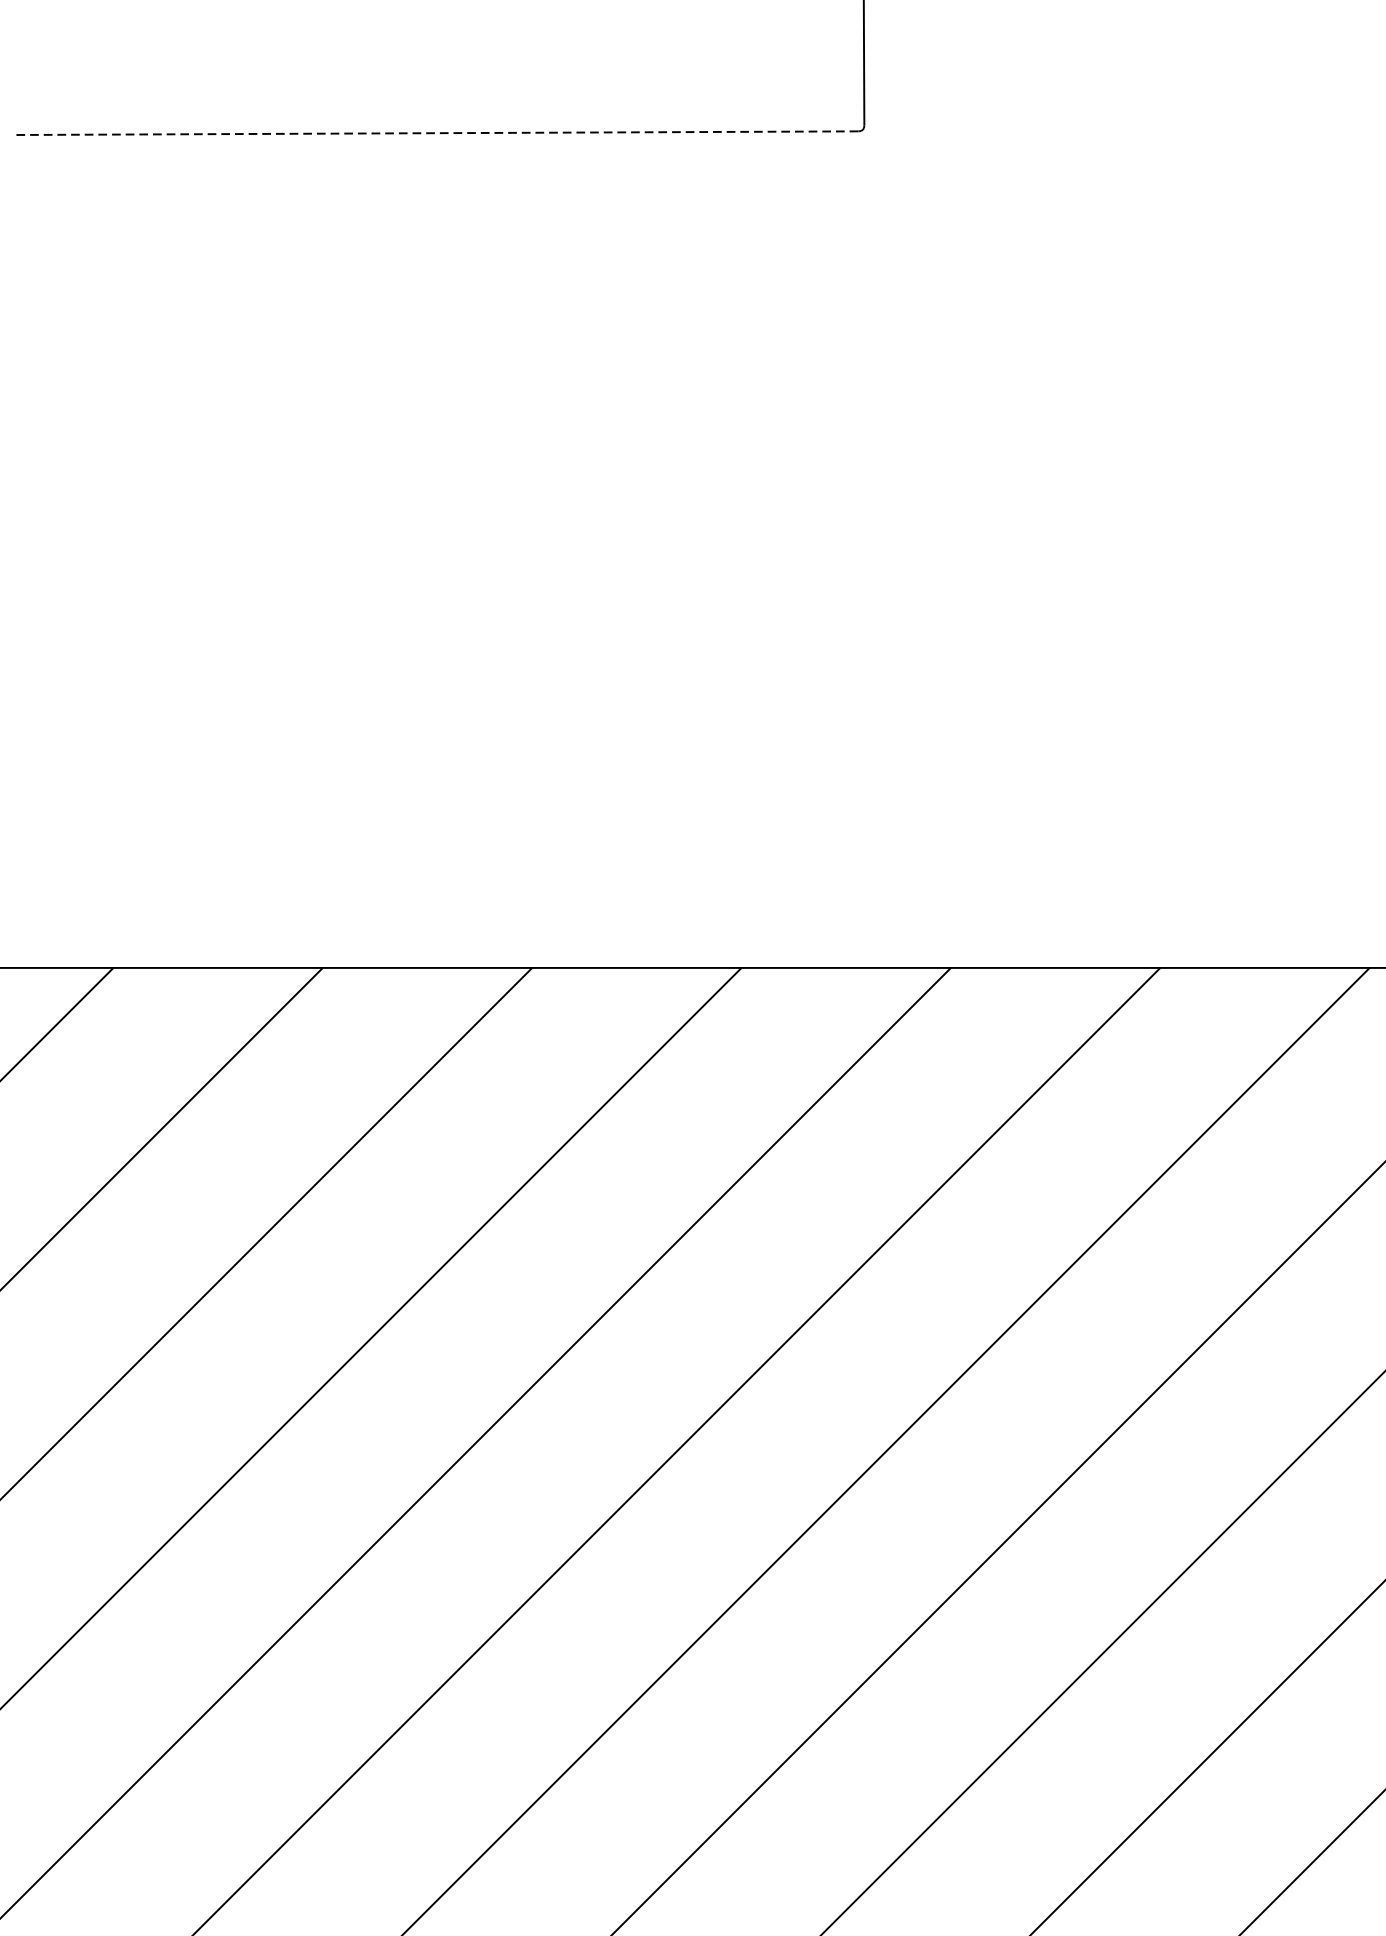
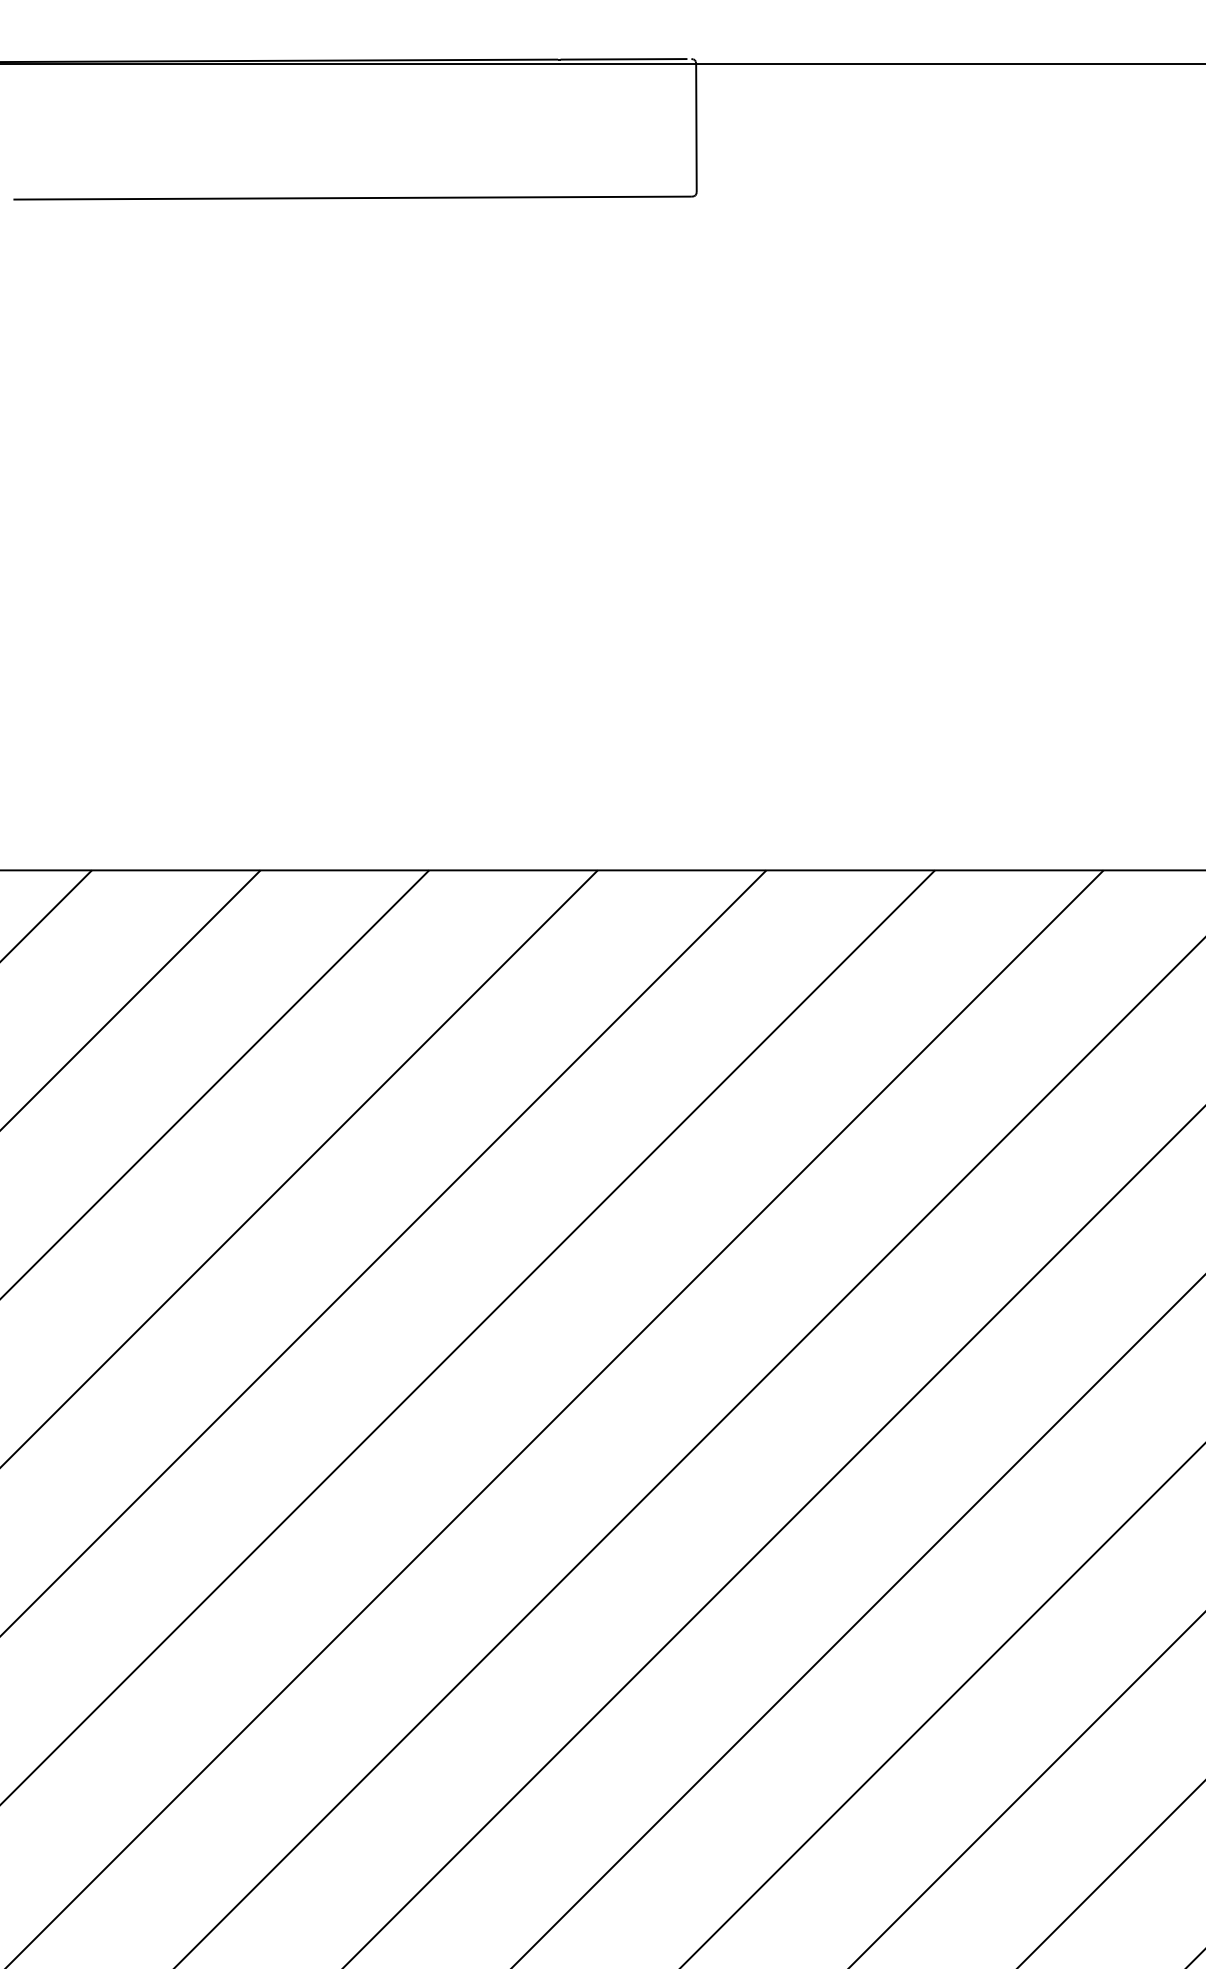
line: (436, 133) -> (352, 198), dashed -> solid

